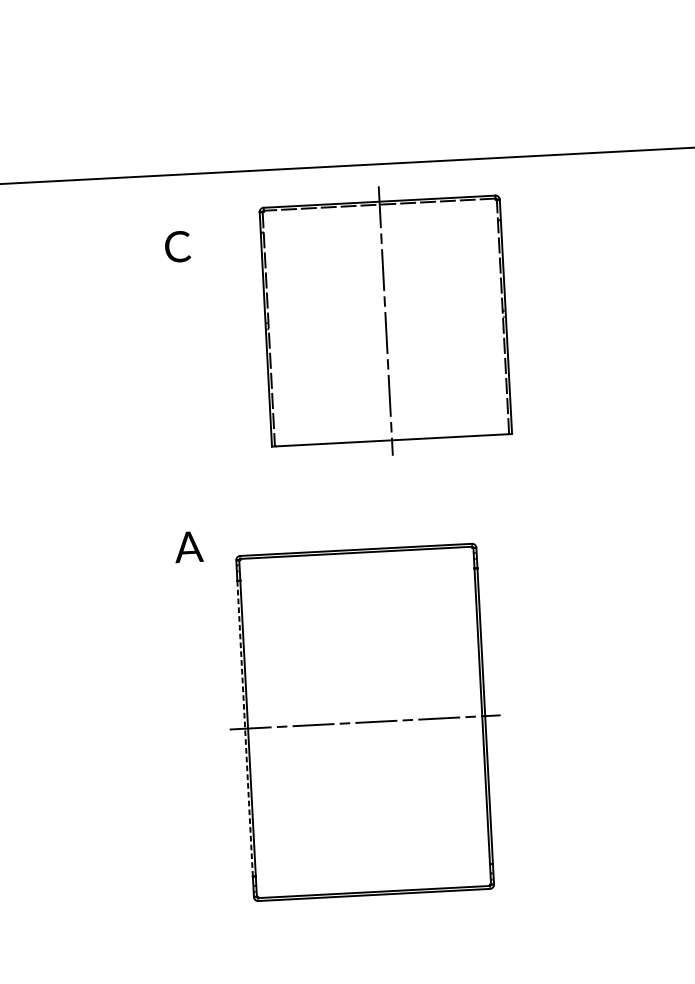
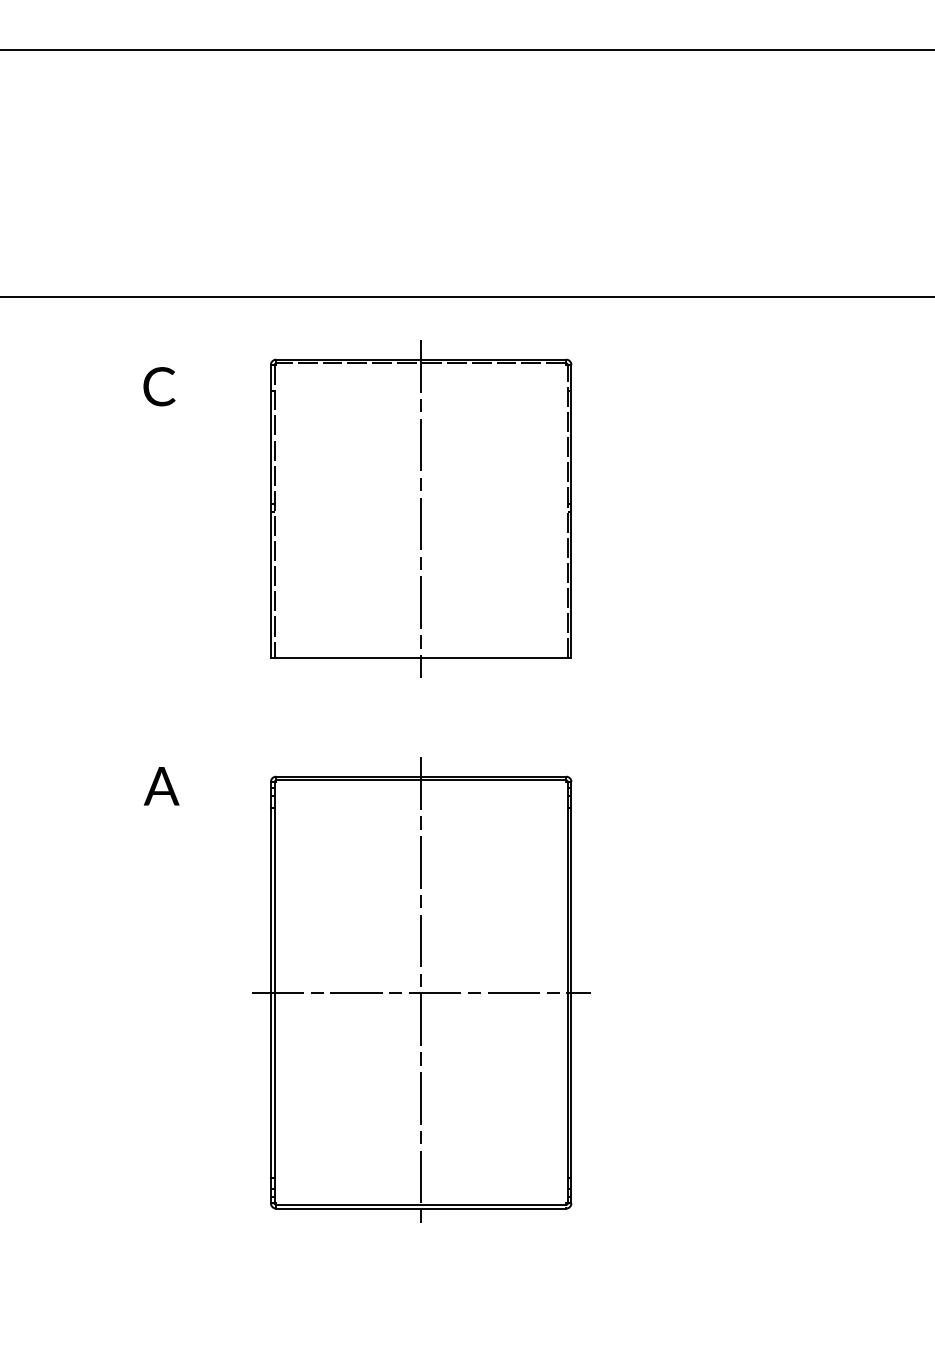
text: (177, 246) -> (159, 386), moved
part: (386, 320) -> (421, 508), moved
text: (188, 547) -> (161, 786), moved
line: (365, 720) -> (421, 990), added
line: (244, 728) -> (270, 992), dashed -> solid

